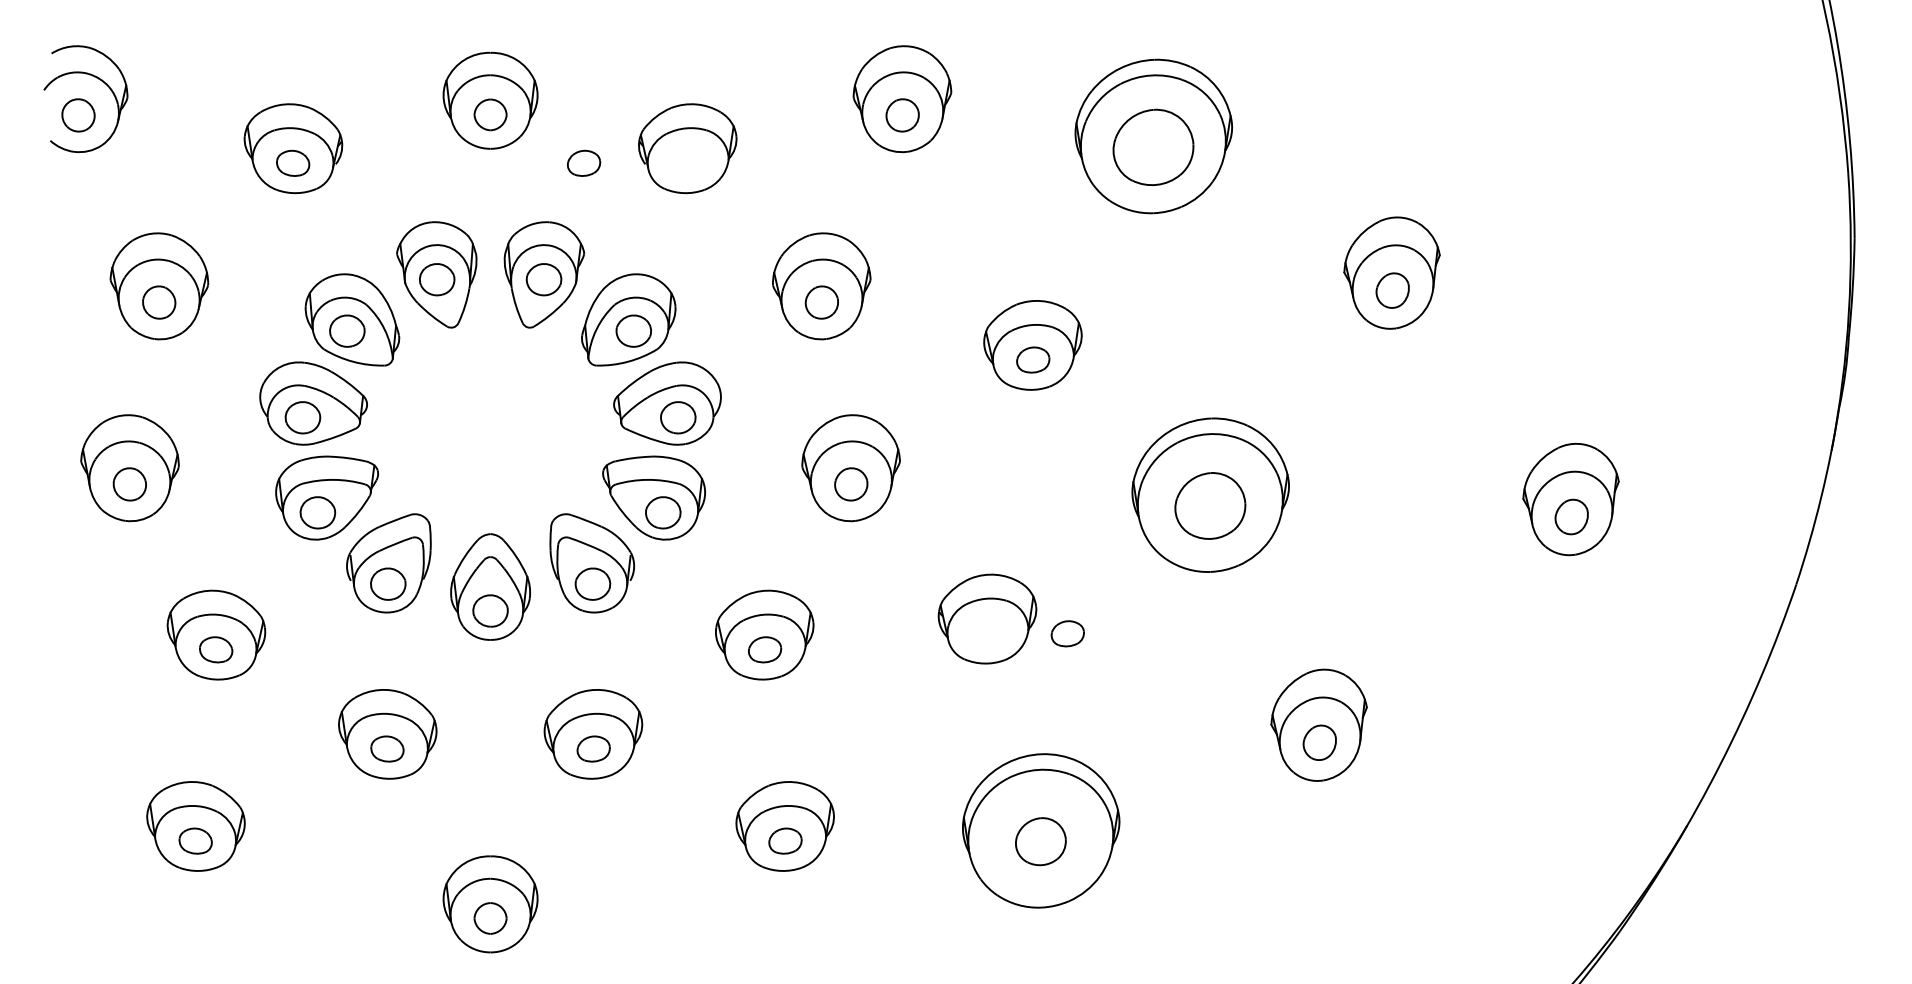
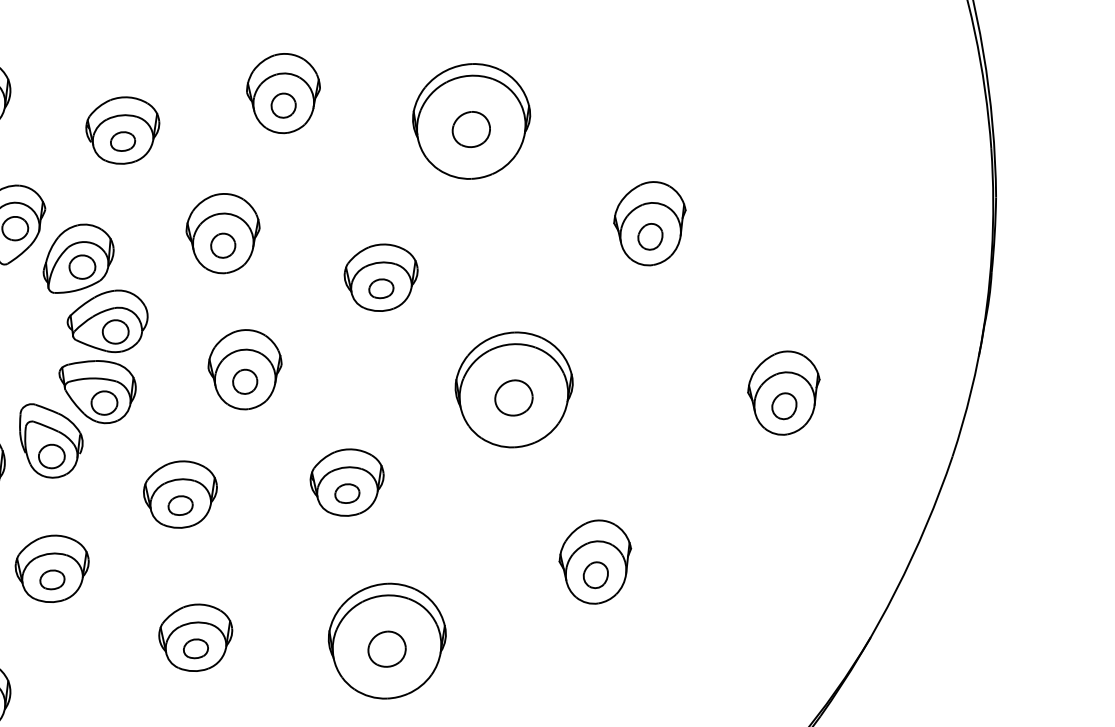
part: (1153, 146) -> (471, 128), size x0.62
part: (584, 162) -> (123, 140), moved
part: (1210, 505) -> (514, 397), size x0.71
part: (1067, 633) -> (347, 493), moved

